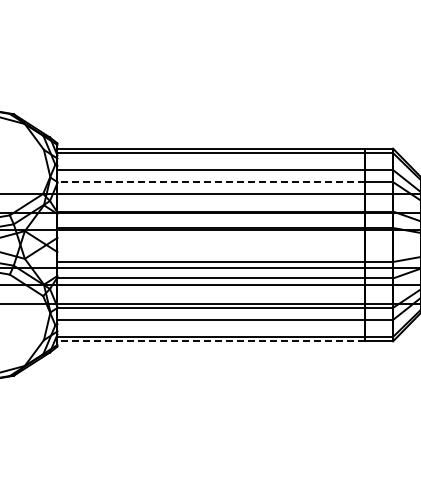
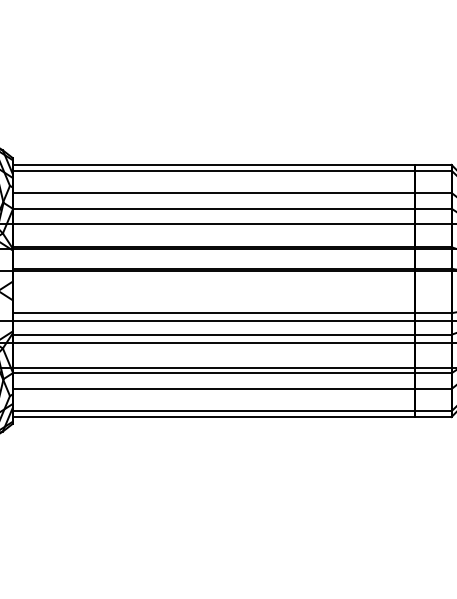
line: (211, 182) -> (214, 209), dashed -> solid
line: (211, 341) -> (214, 417), dashed -> solid

